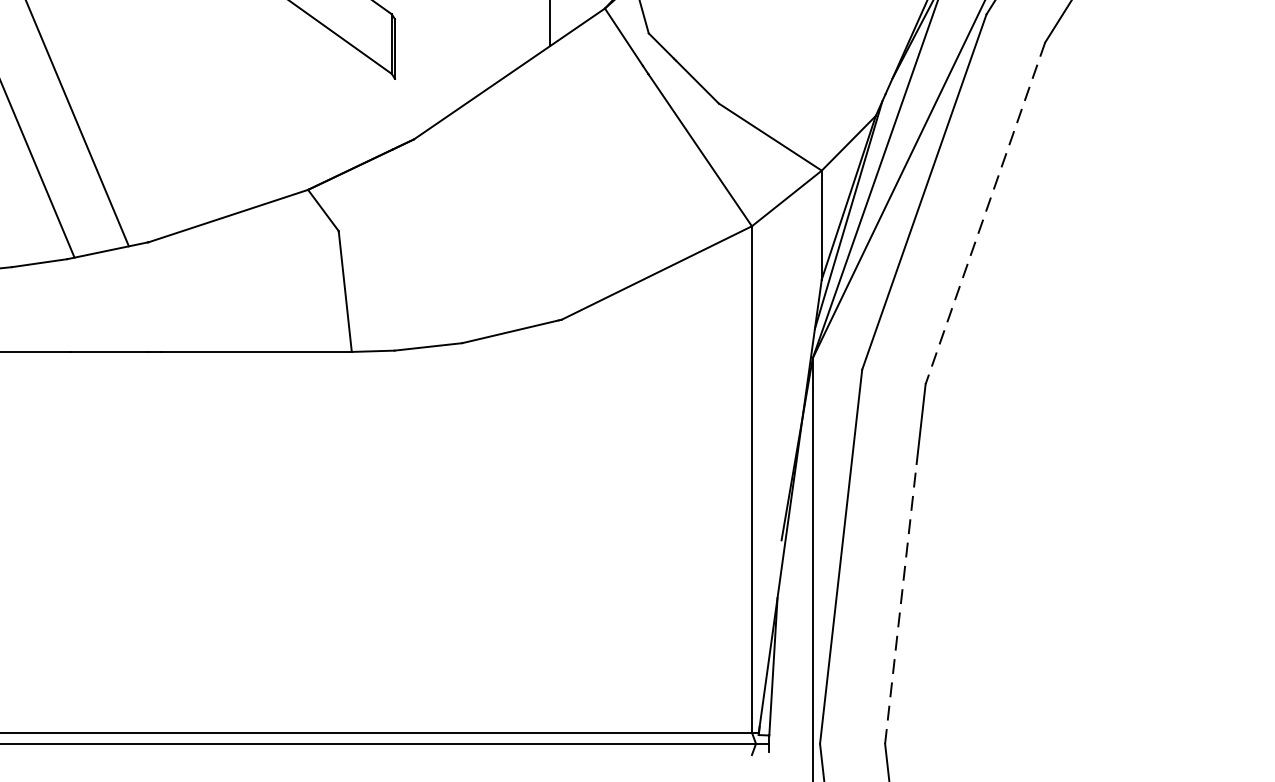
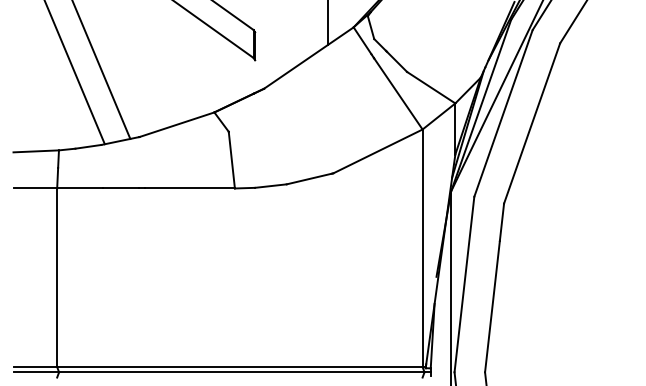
line: (986, 213) -> (532, 123), dashed -> solid
line: (900, 603) -> (492, 306), dashed -> solid

